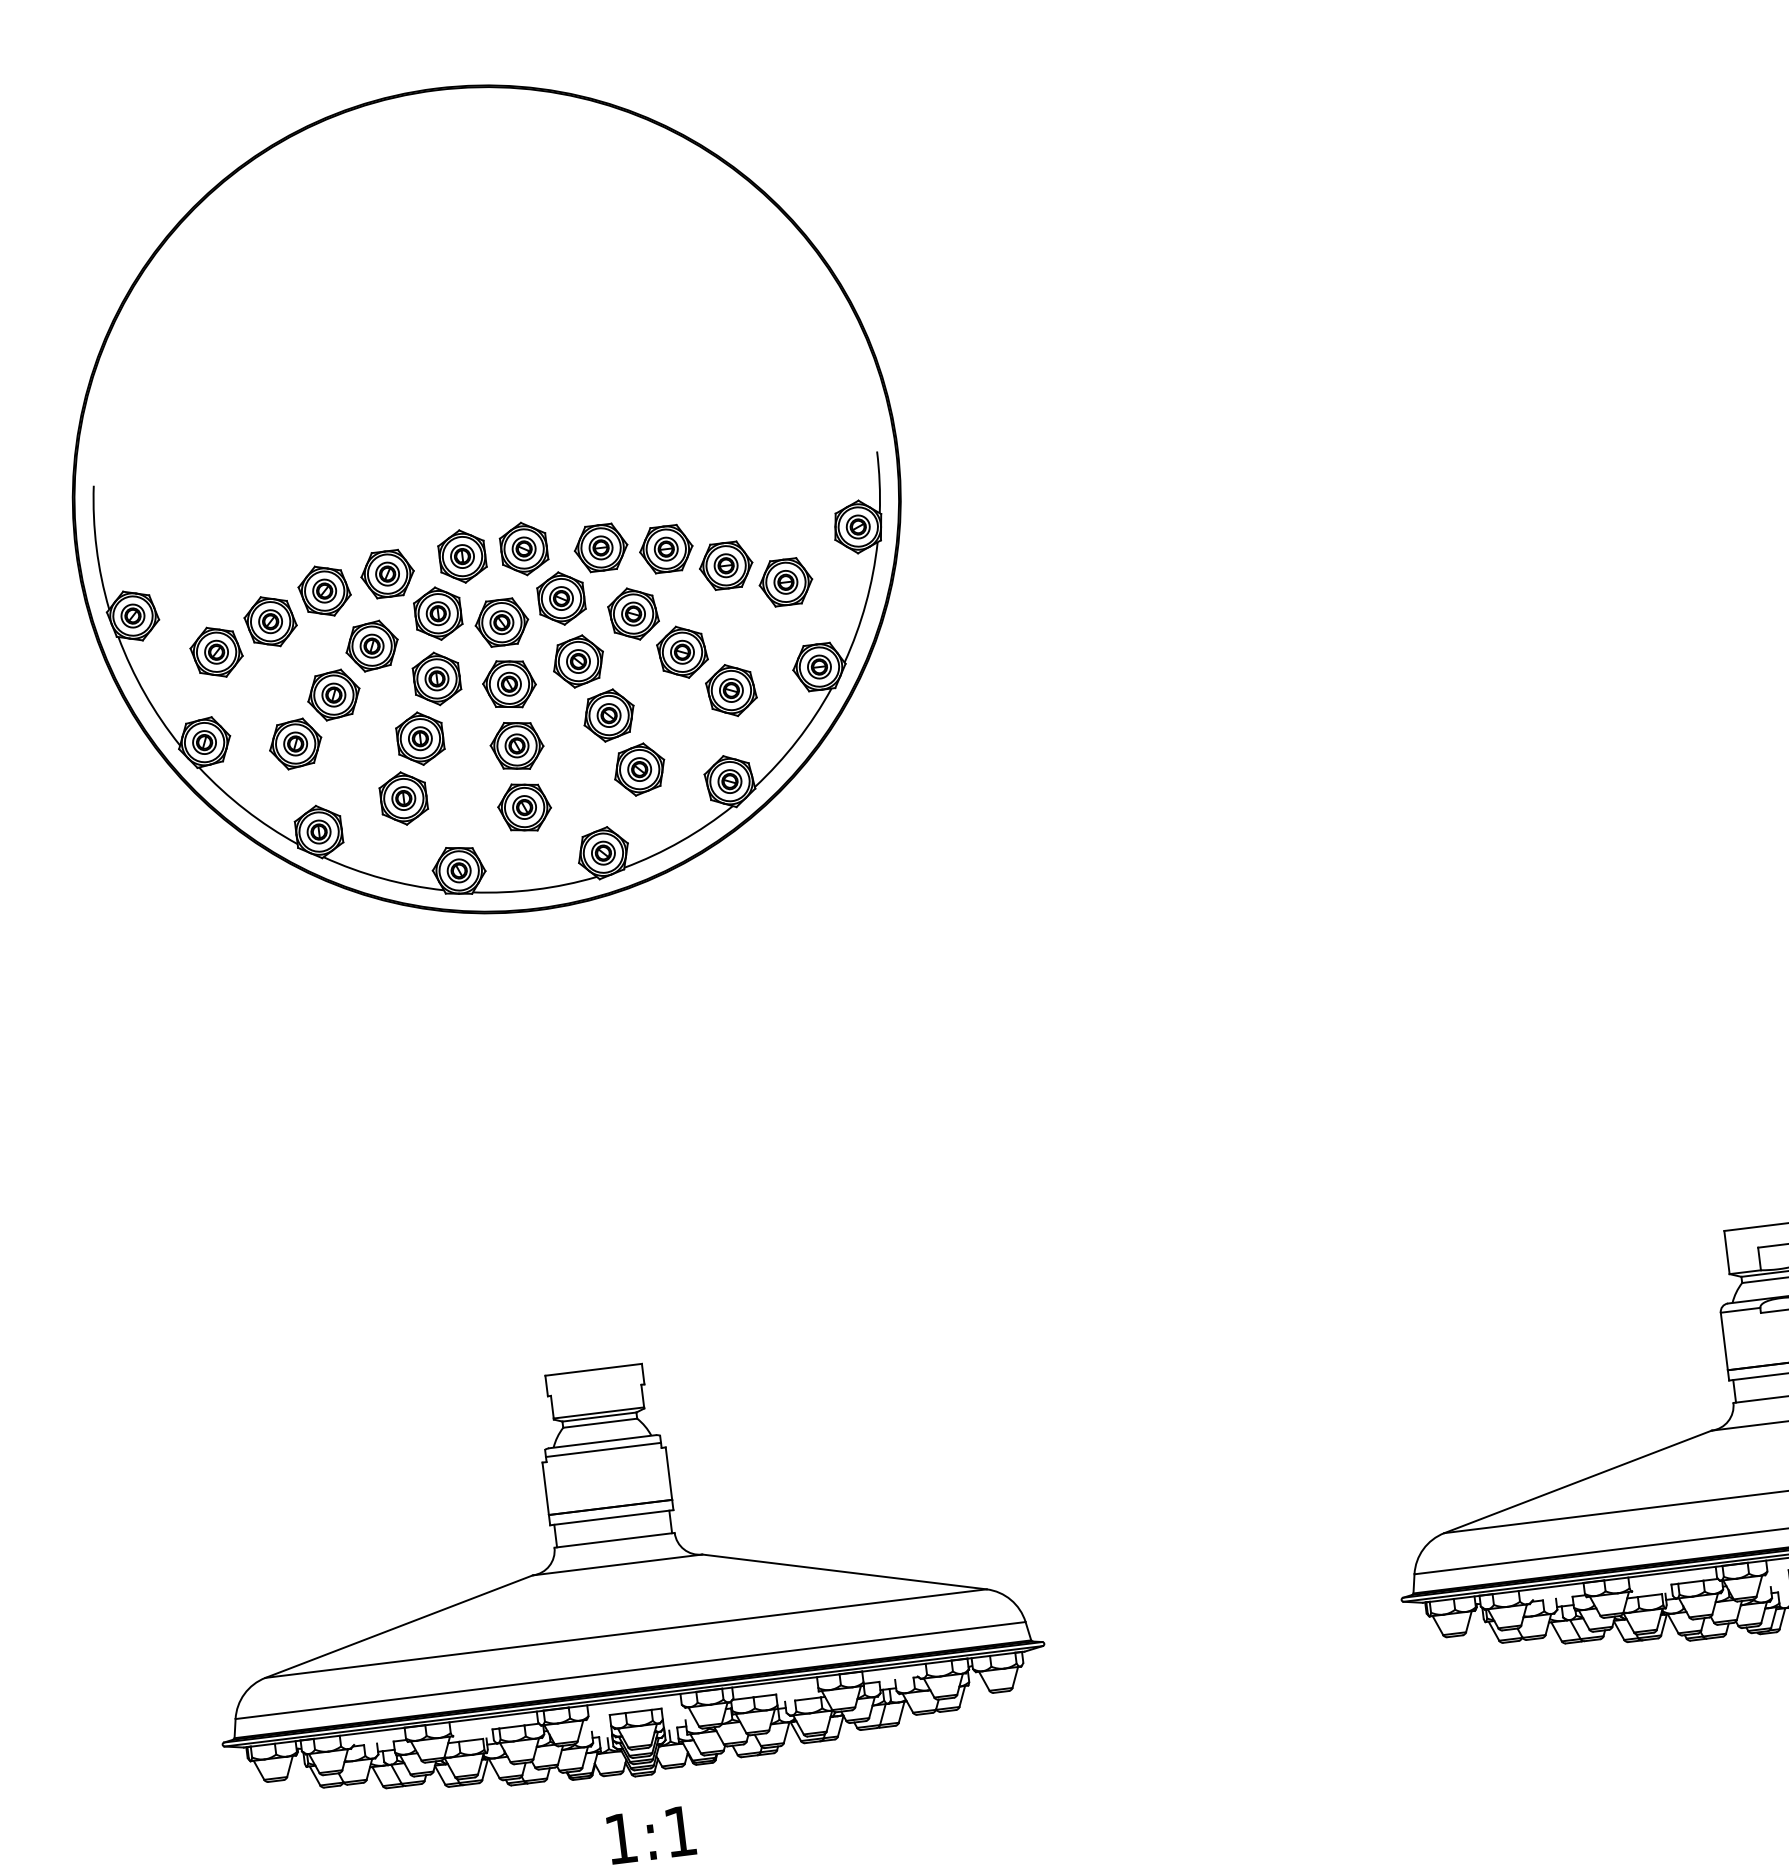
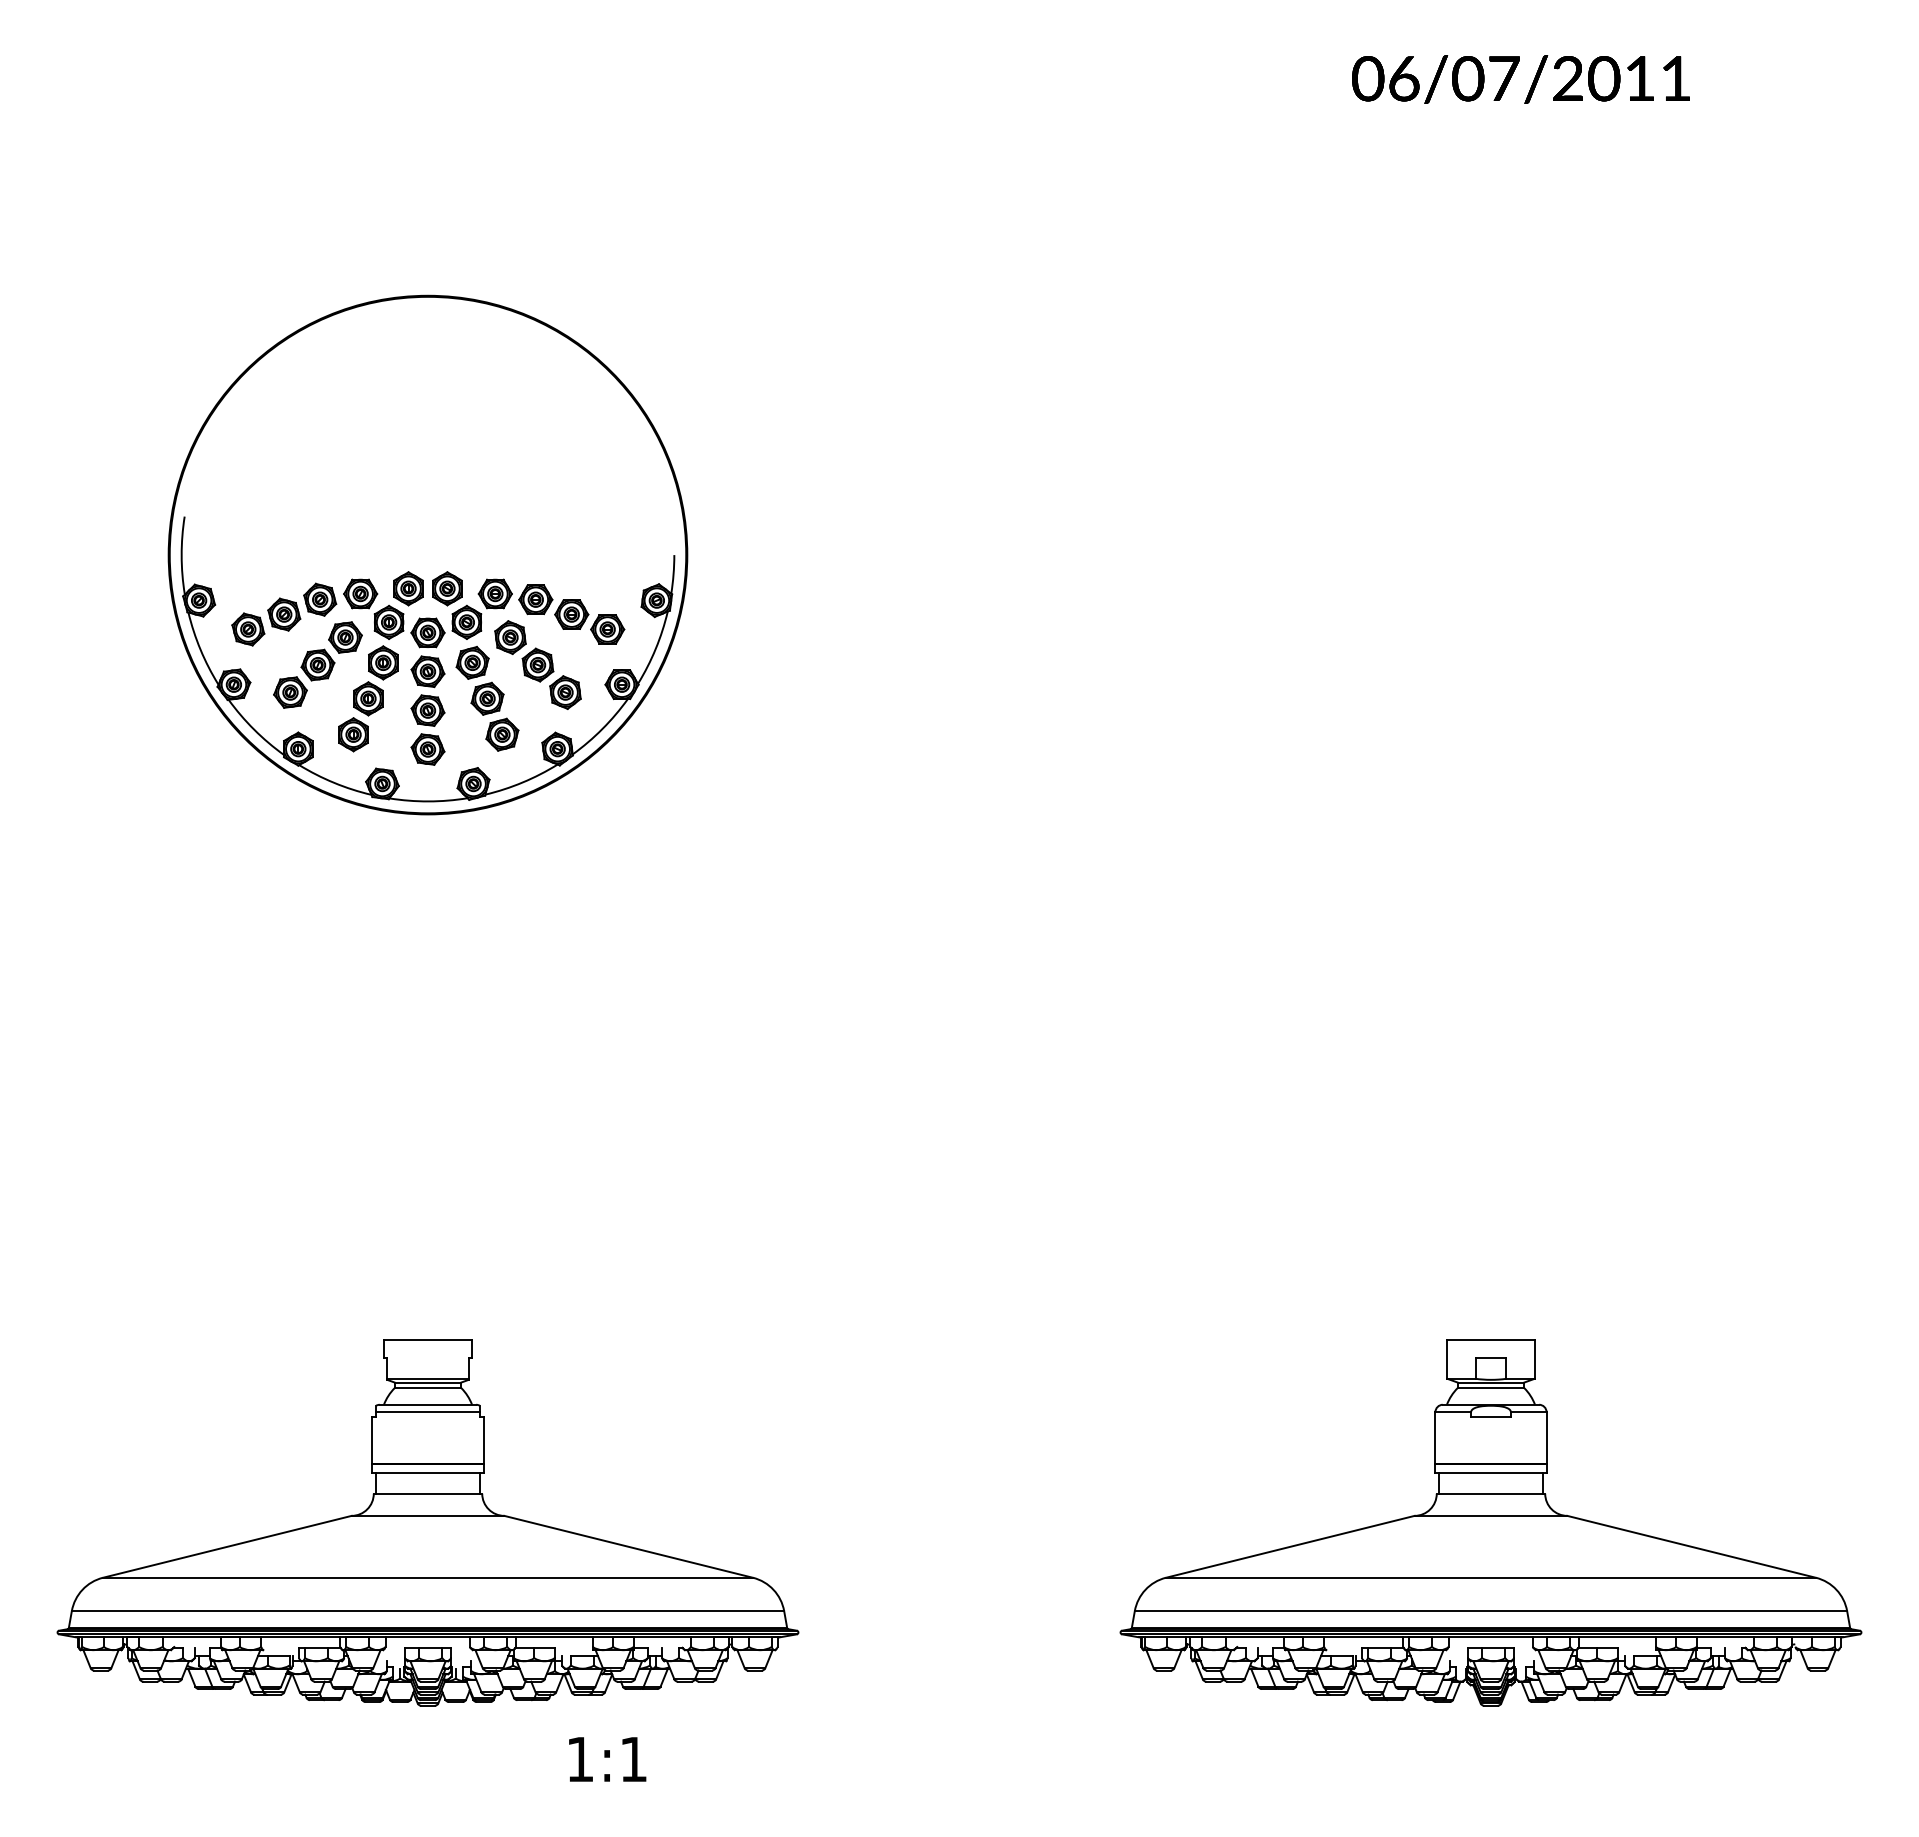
part: (486, 498) -> (427, 554), size x0.7
text: (651, 1835) -> (607, 1759), moved

